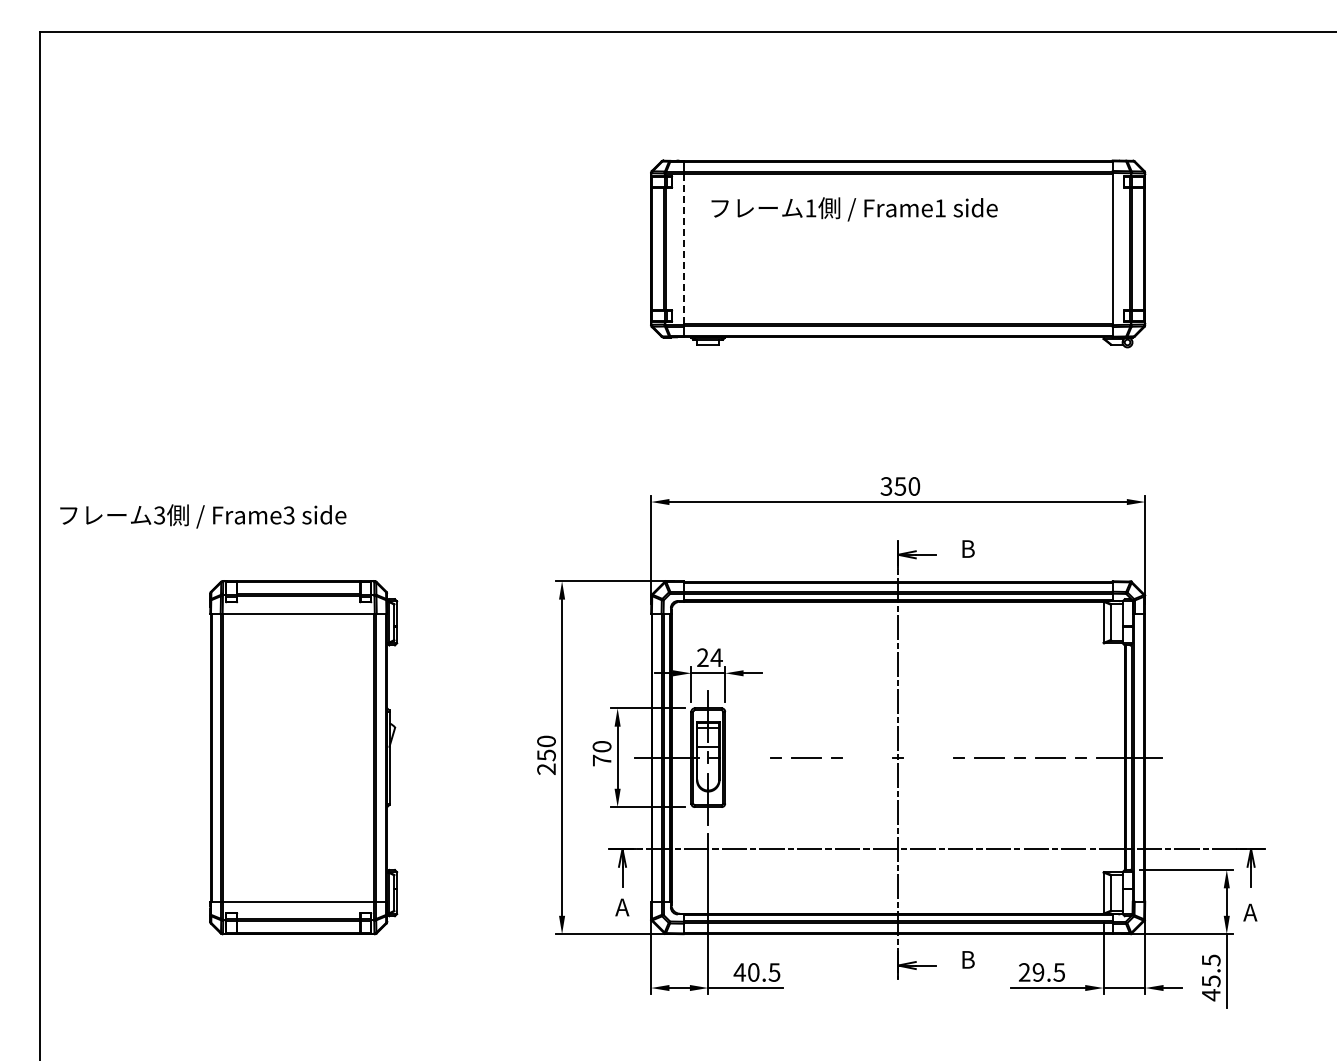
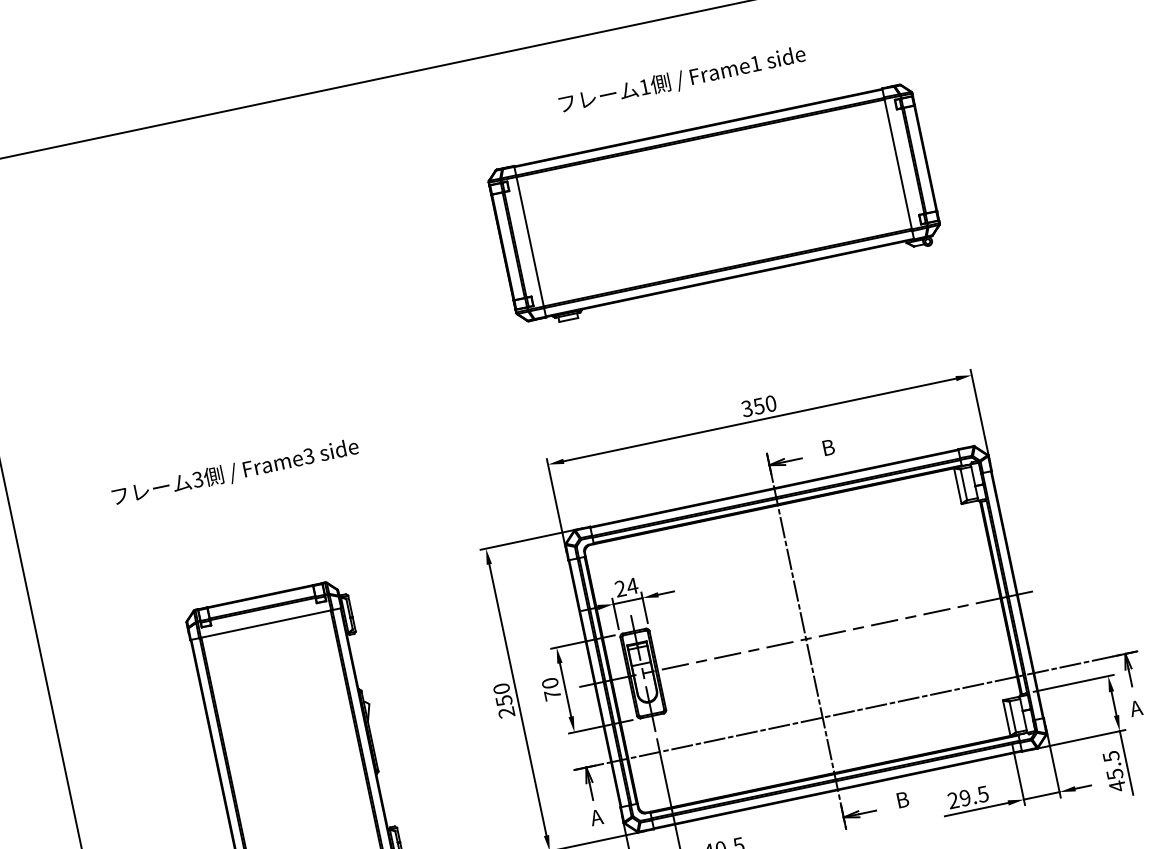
text: (854, 209) -> (682, 80), moved
line: (683, 249) -> (530, 242), dashed -> solid
text: (203, 516) -> (235, 472), moved
line: (745, 757) -> (675, 666), added
line: (867, 757) -> (779, 644), added
line: (928, 757) -> (832, 633), added

